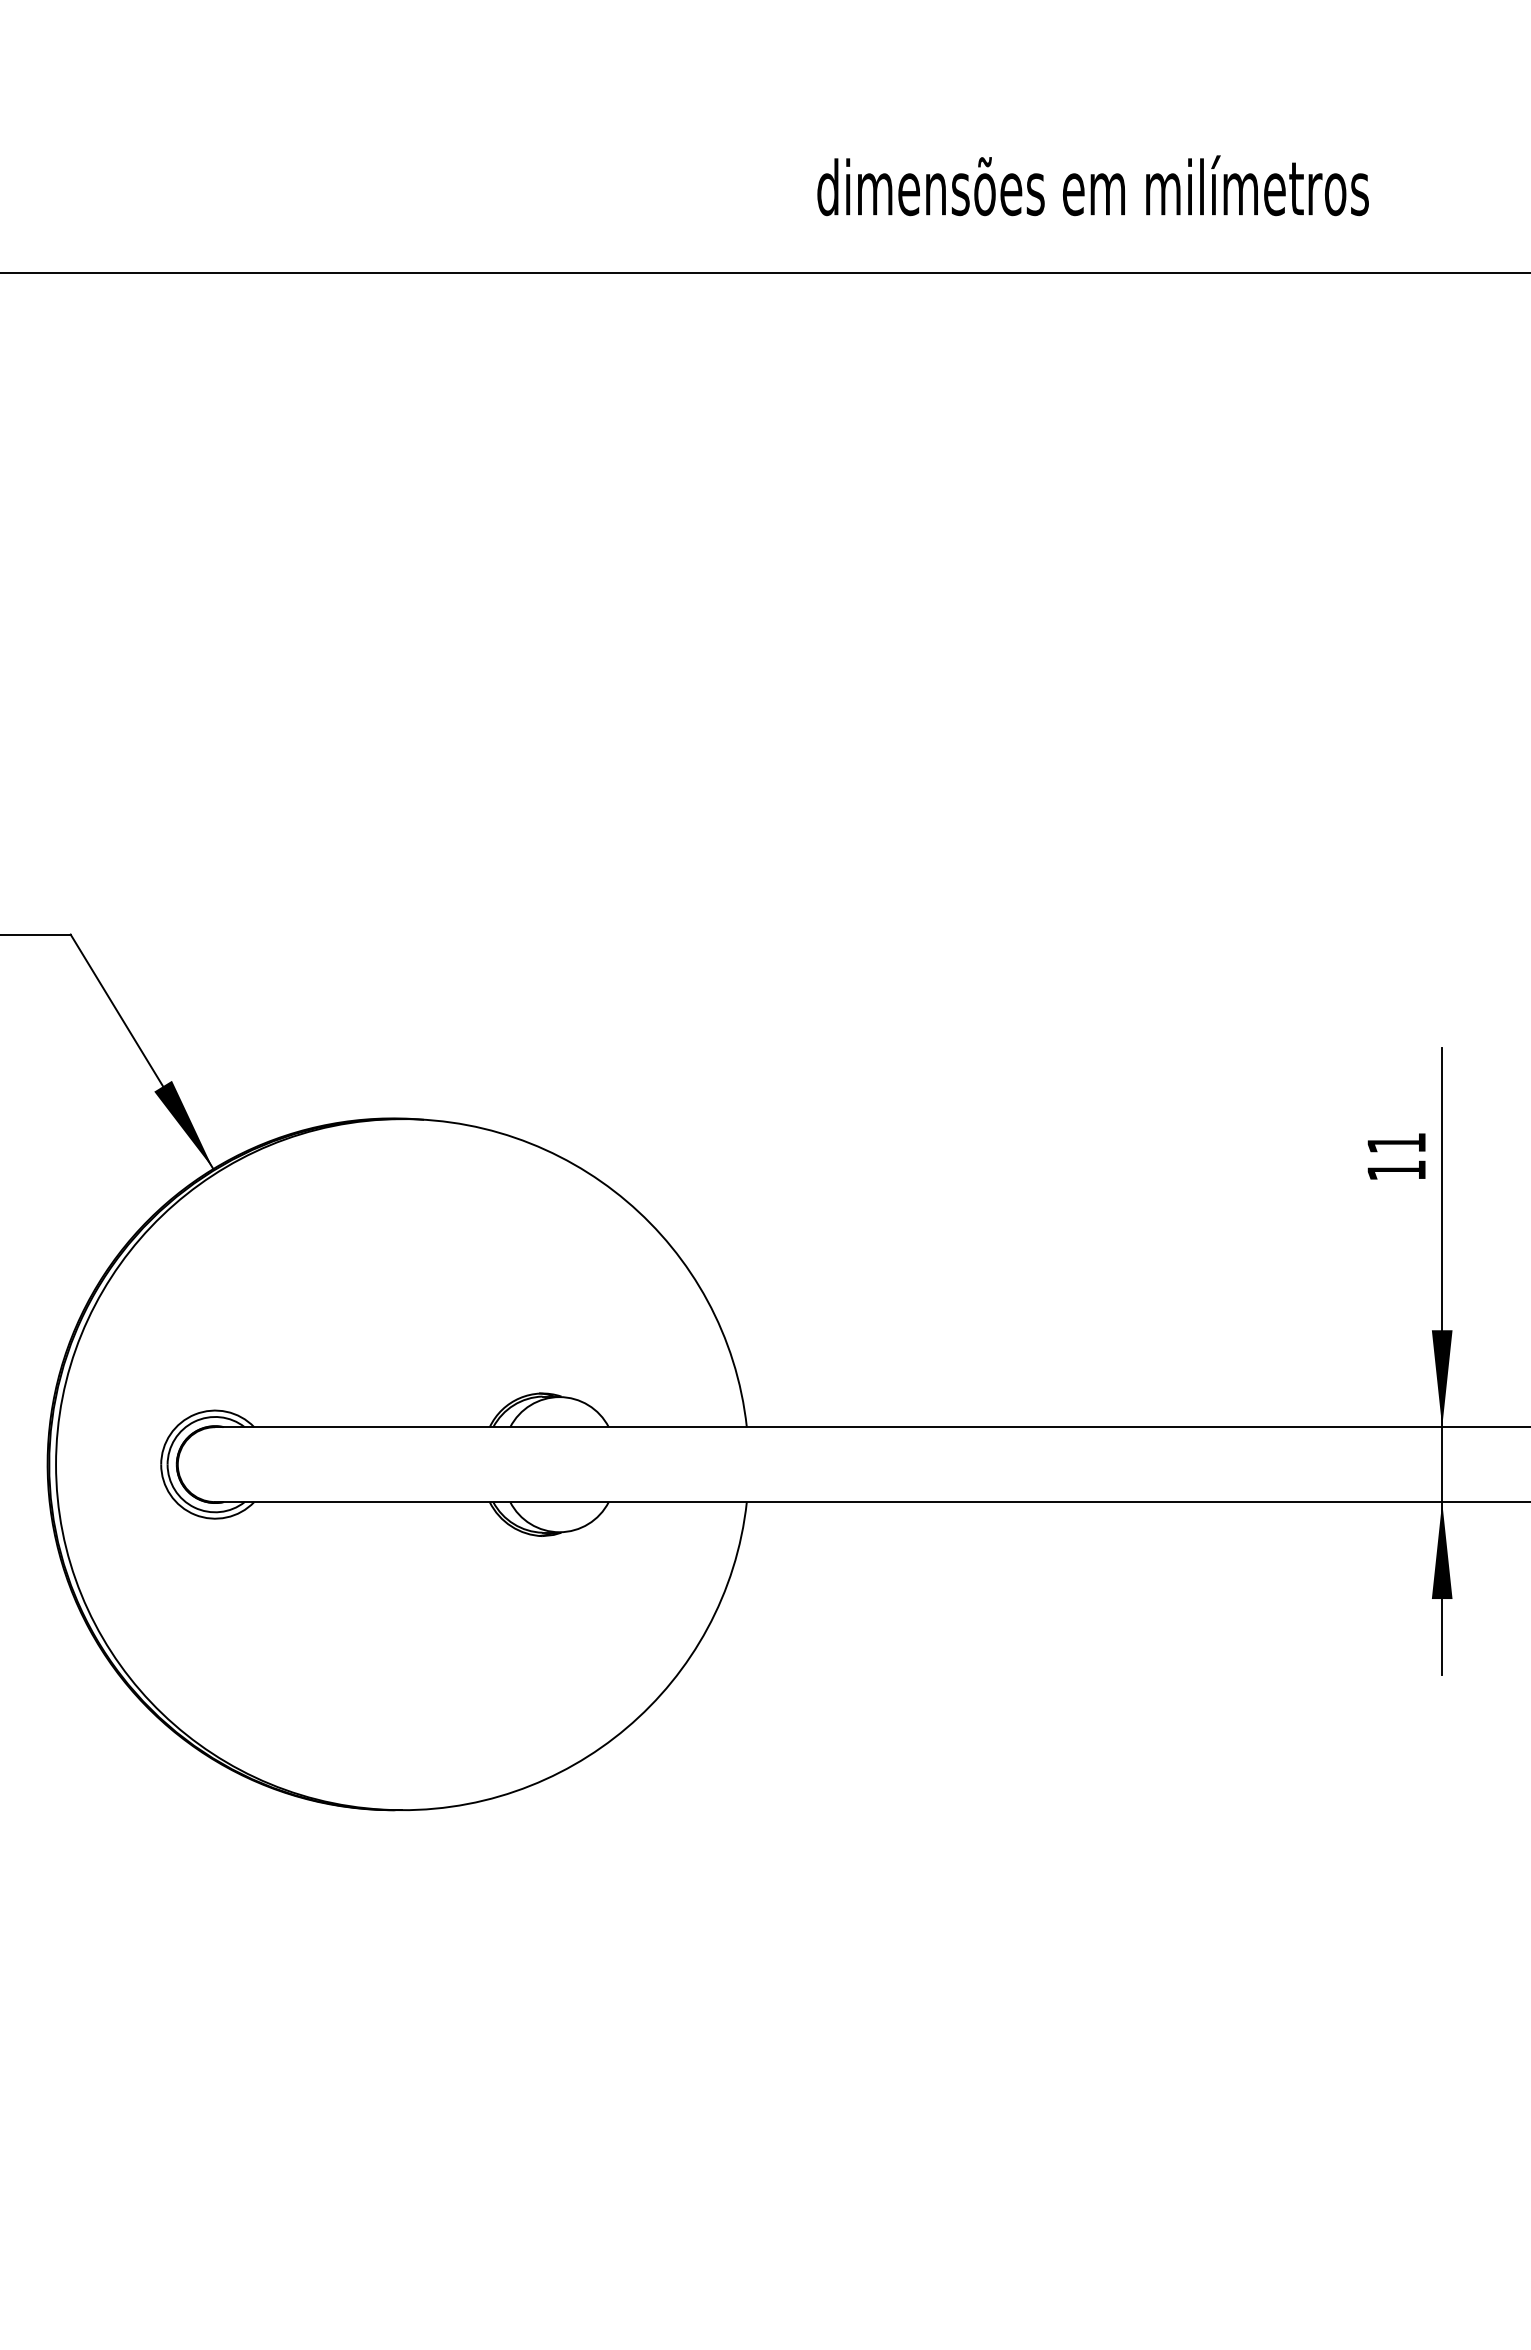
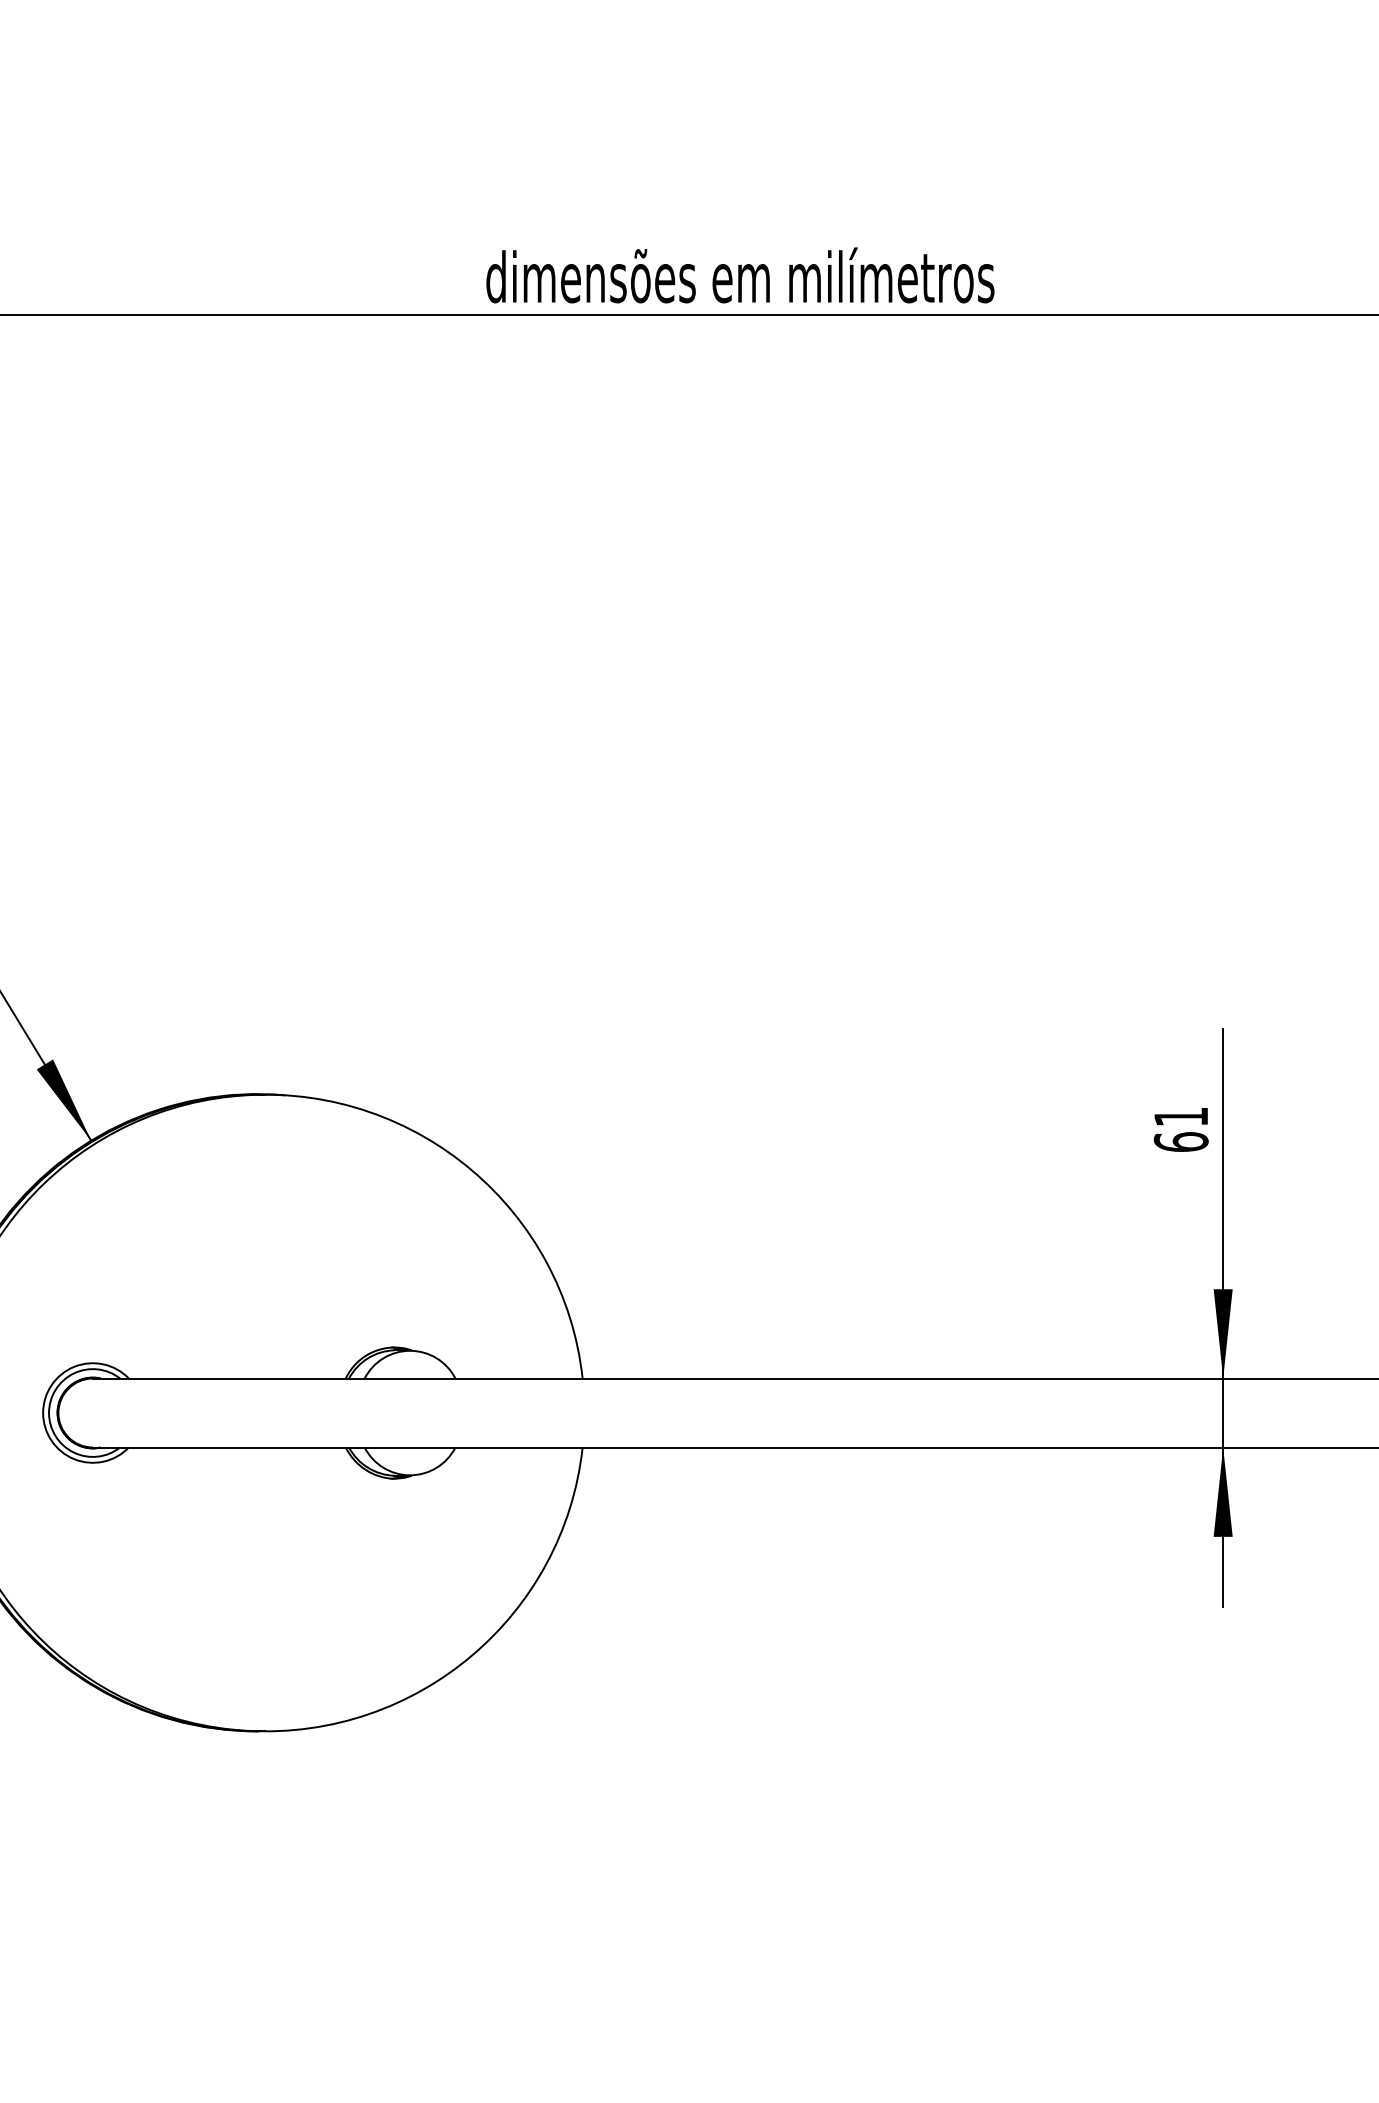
text: (1092, 185) -> (739, 275), moved
text: (1396, 1170) -> (1181, 1142), 11 -> 61

